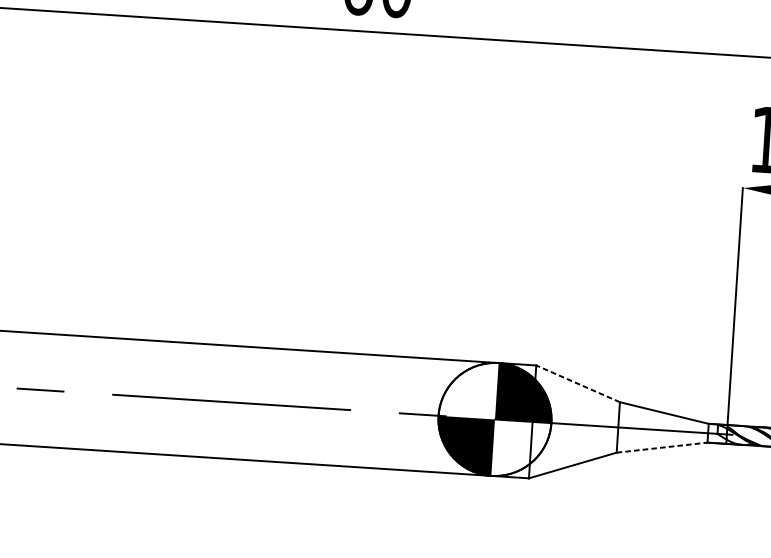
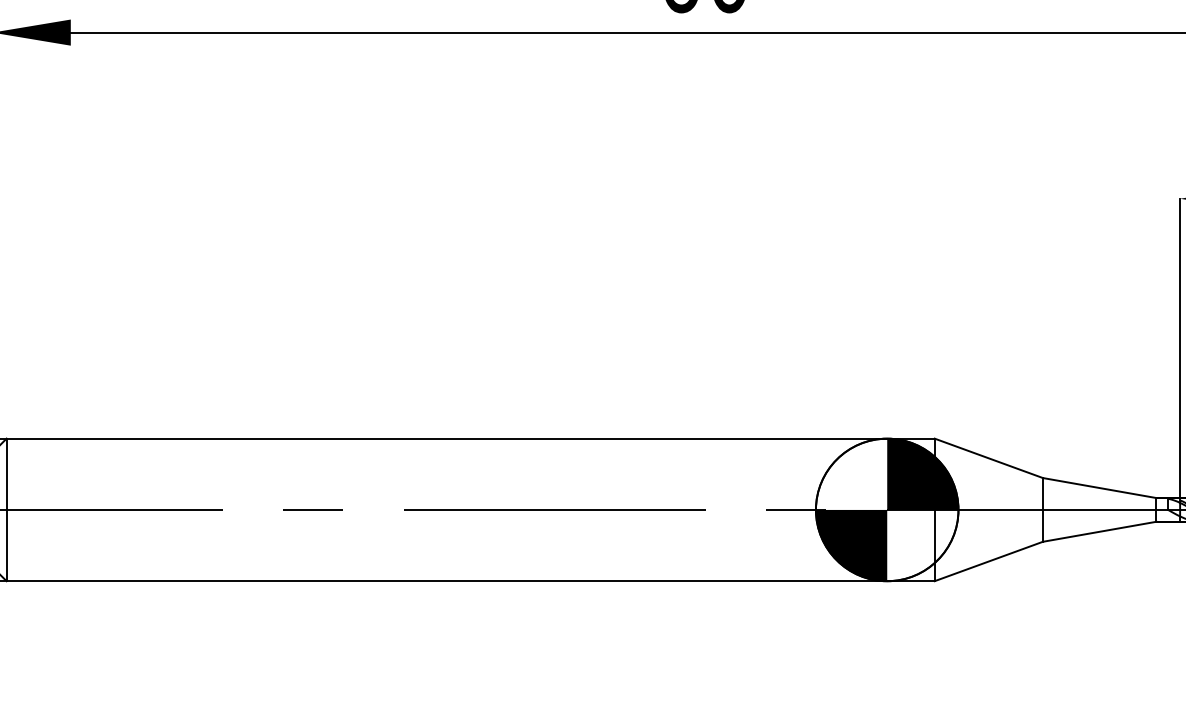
line: (577, 383) -> (988, 458), dashed -> solid
line: (661, 447) -> (1099, 531), dashed -> solid

